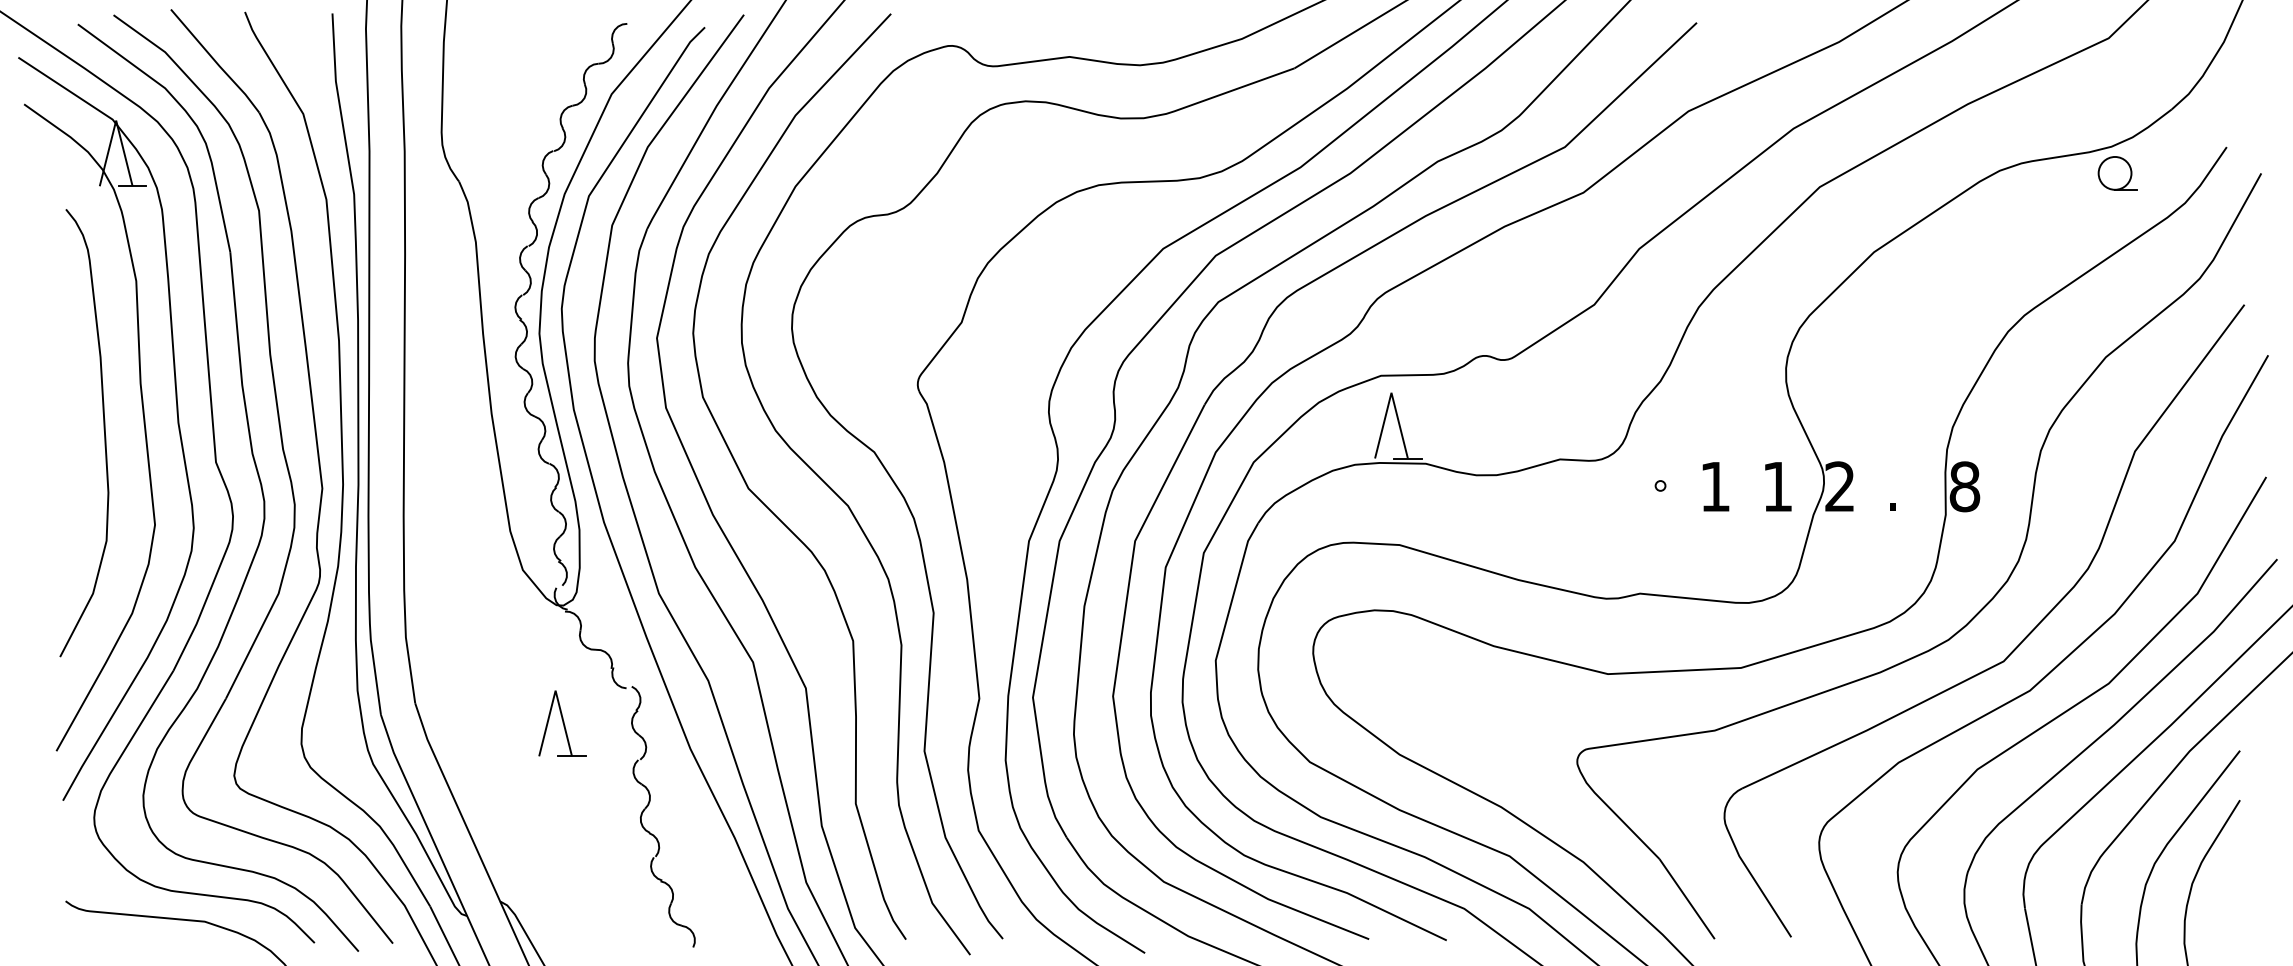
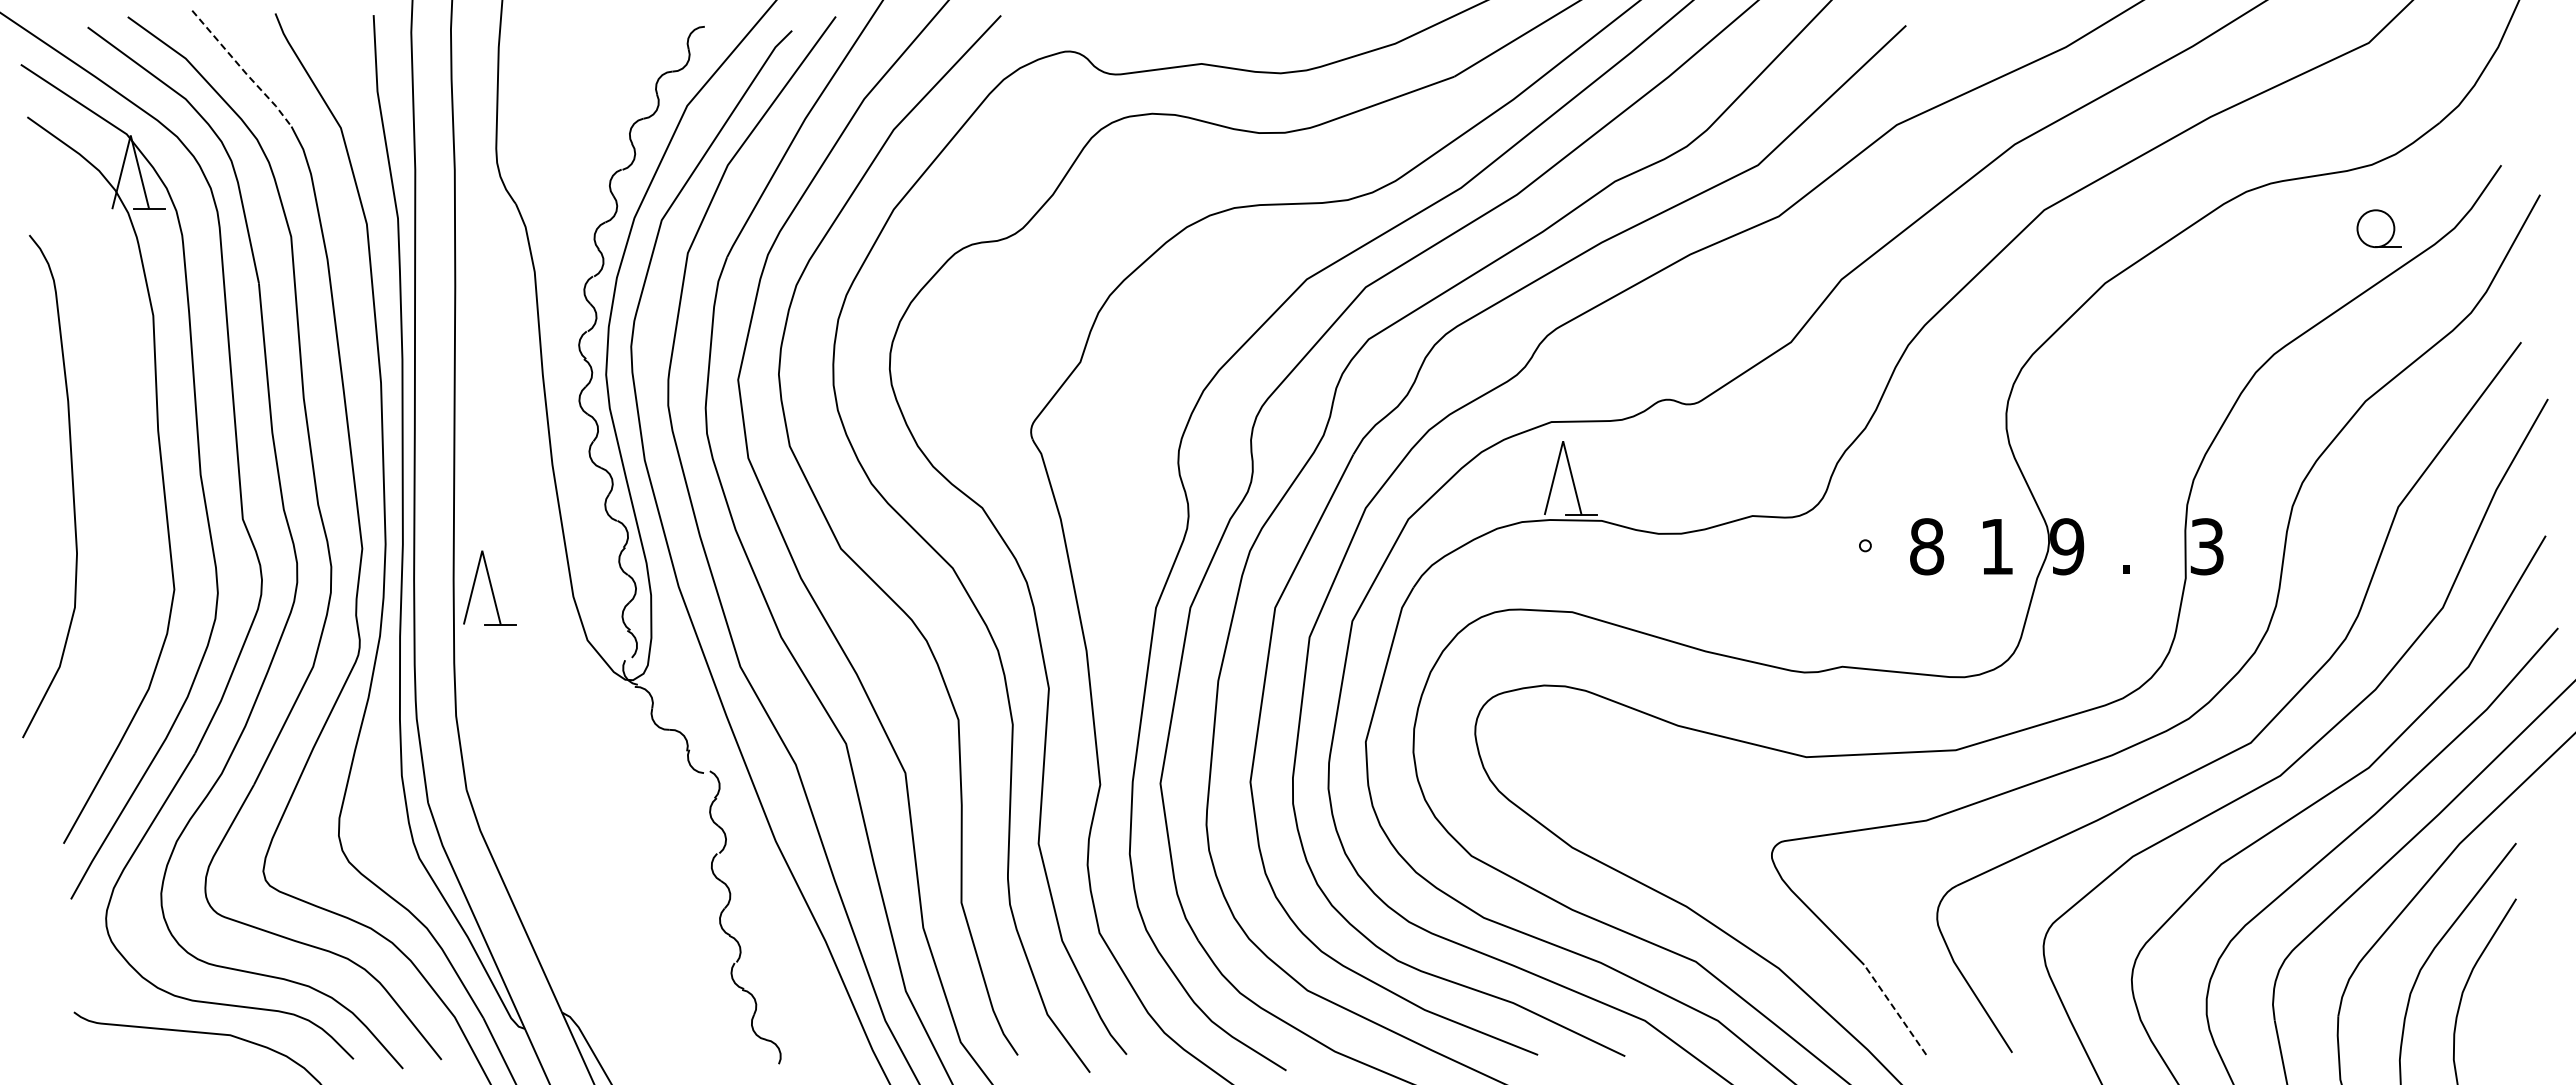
line: (215, 61) -> (242, 69), solid -> dashed
part: (2117, 173) -> (2378, 228), moved
curve: (103, 427) -> (71, 480), moved
text: (1715, 486) -> (1927, 546), 1 -> 8
text: (1840, 486) -> (2067, 546), 2 -> 9
text: (1965, 486) -> (2207, 546), 8 -> 3
part: (562, 723) -> (489, 587), moved
line: (1687, 898) -> (1895, 1009), solid -> dashed

